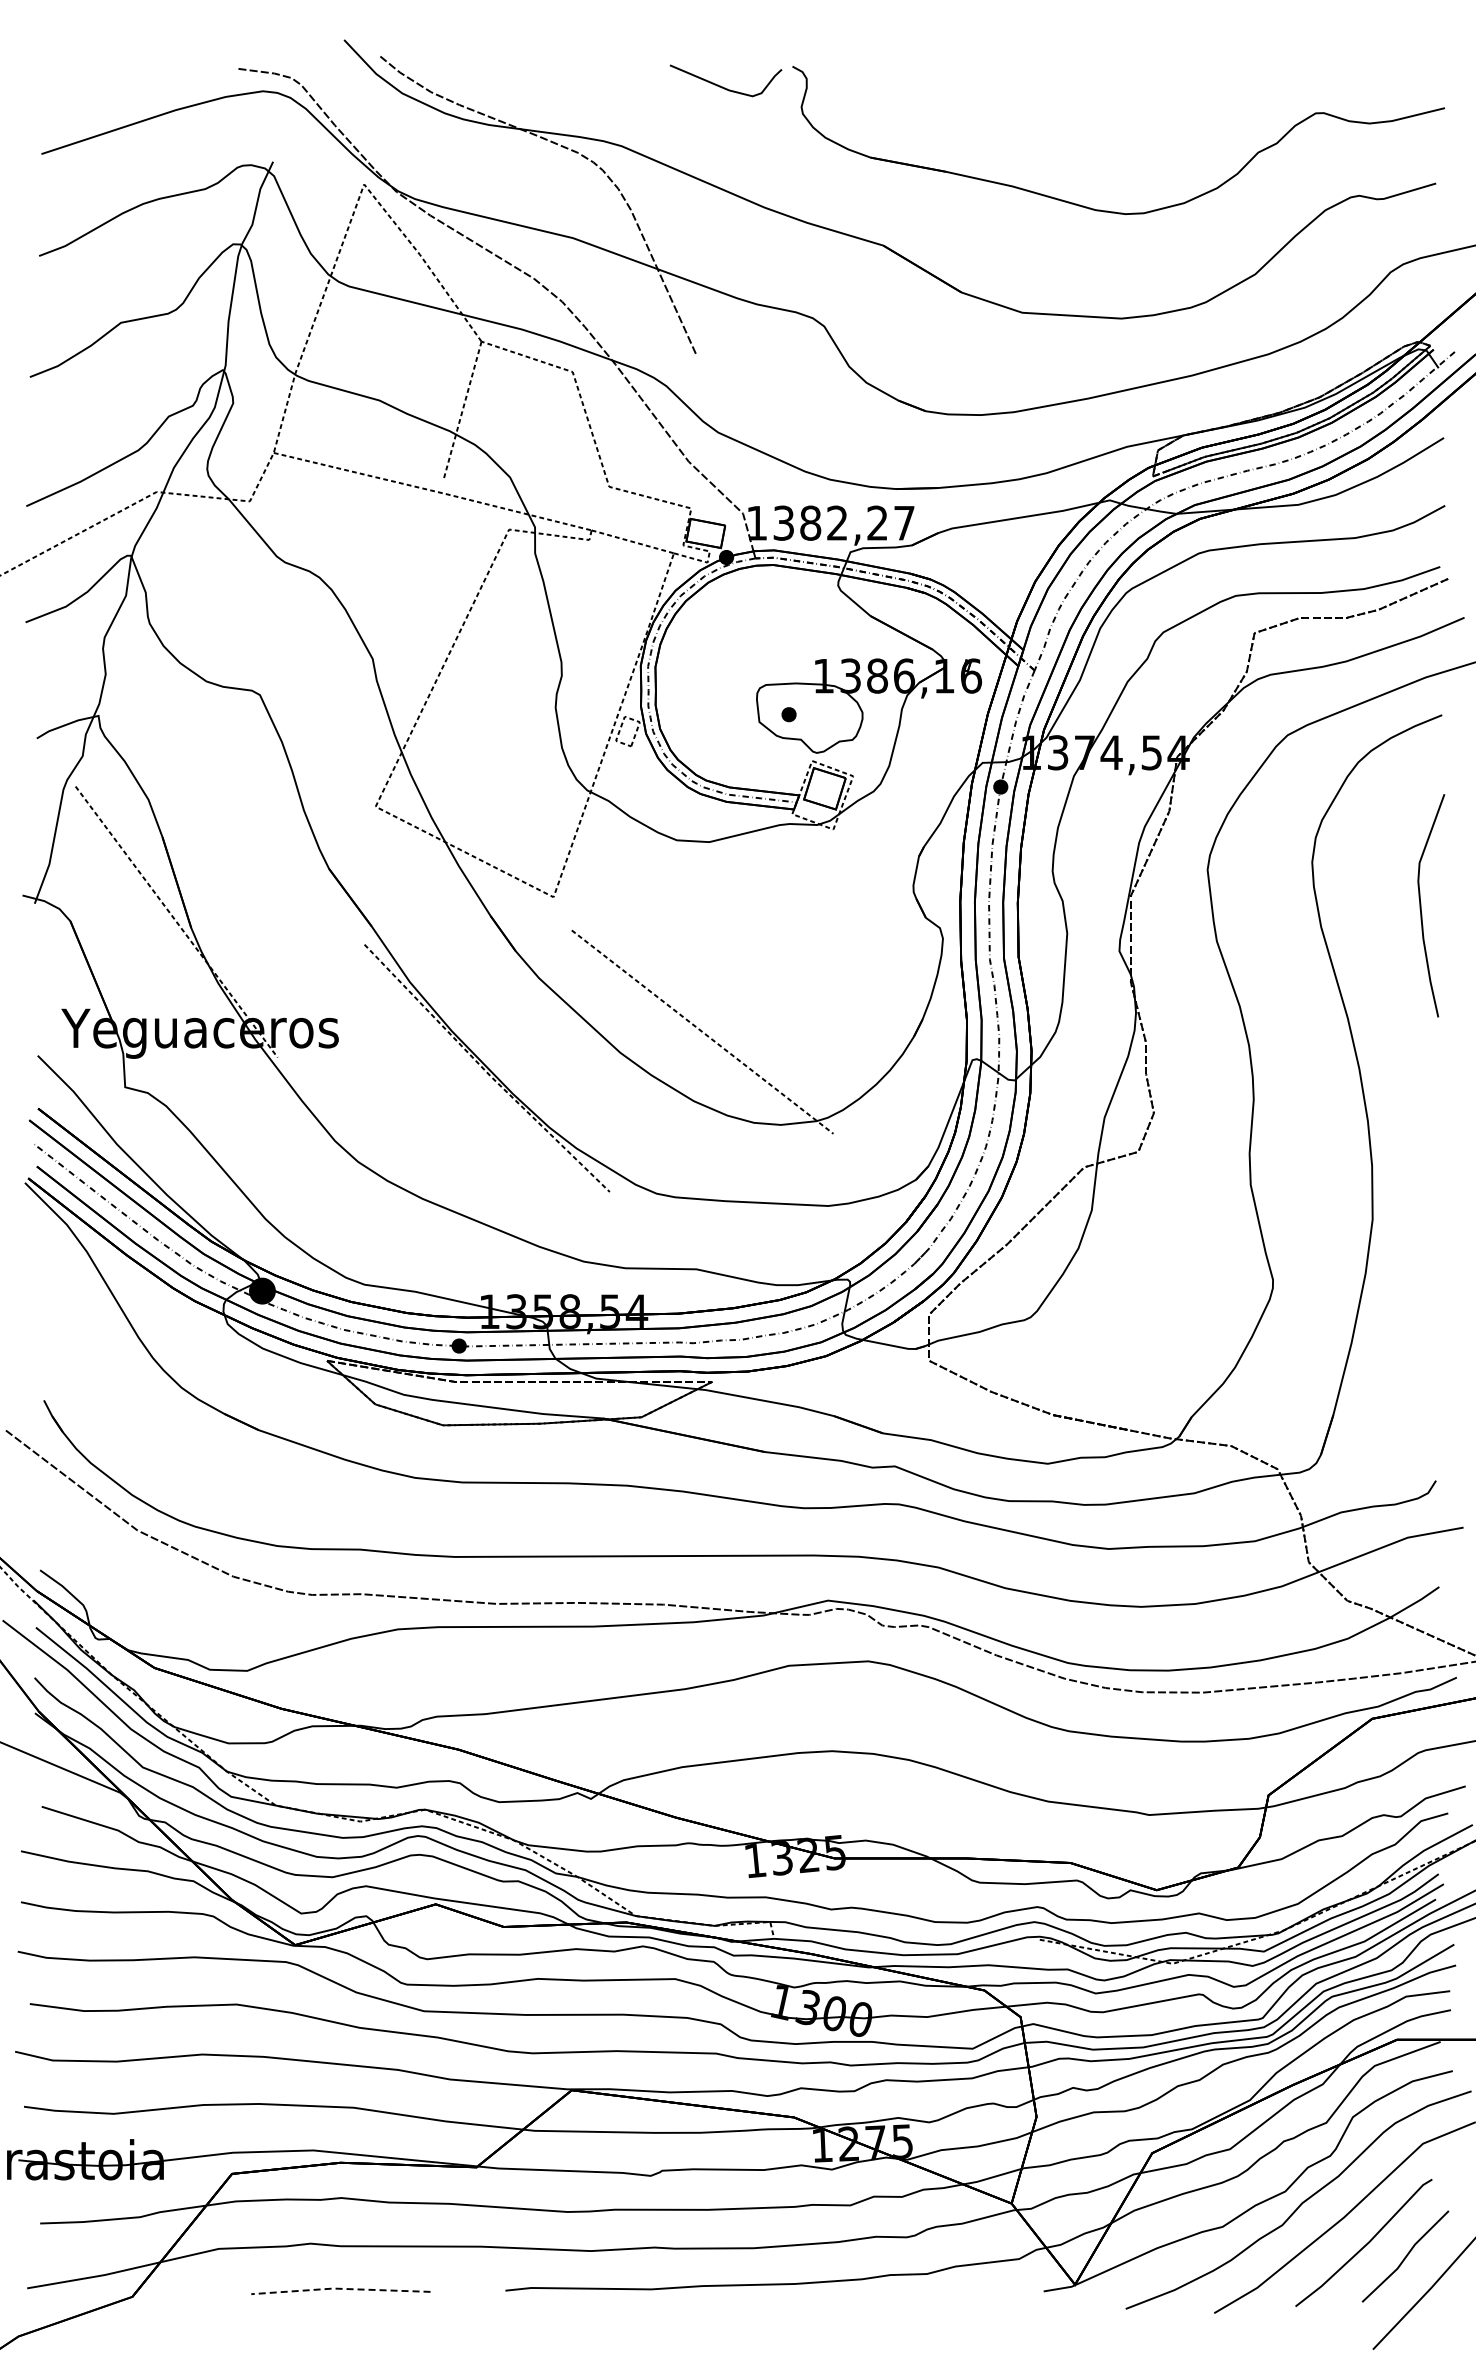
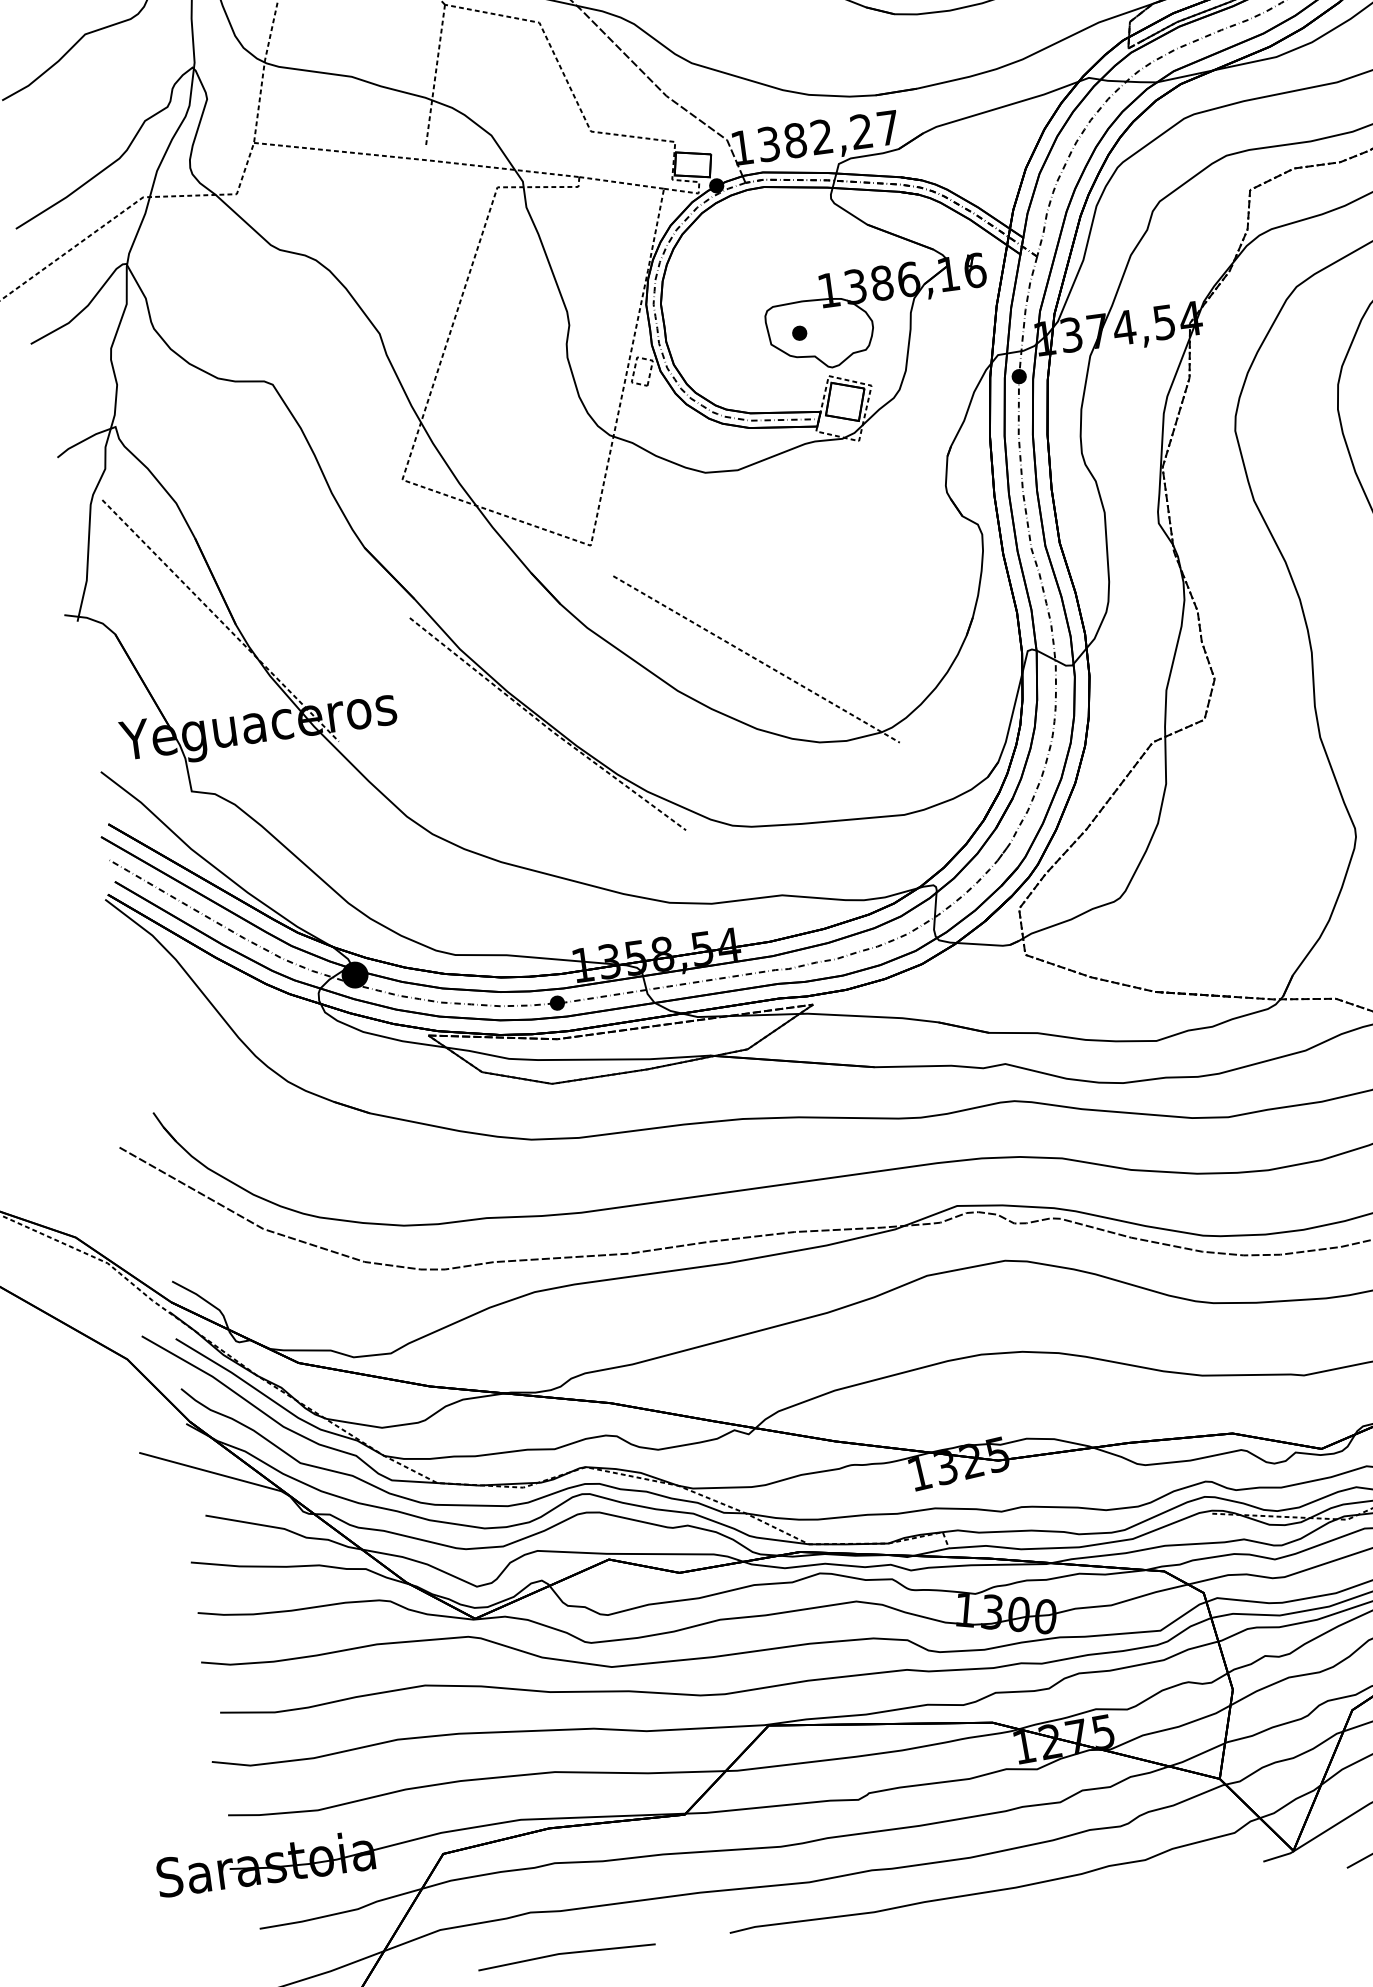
line: (340, 2288) -> (566, 1952), dashed -> solid

